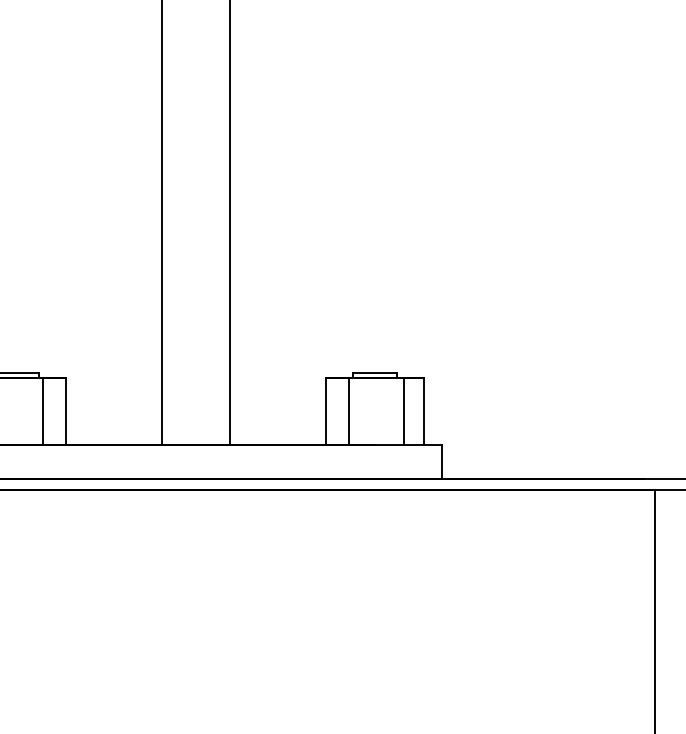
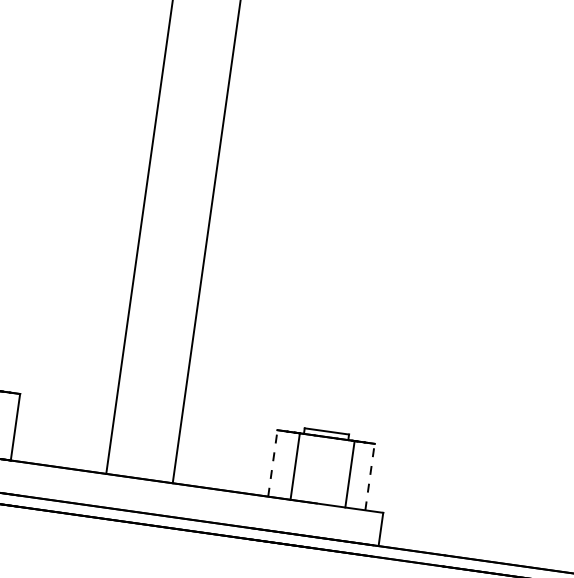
line: (325, 411) -> (272, 463), solid -> dashed
line: (424, 411) -> (370, 476), solid -> dashed

